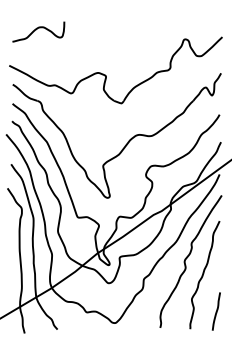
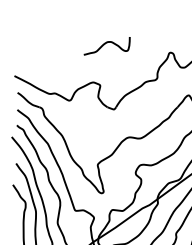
curve: (37, 29) -> (106, 43), moved

